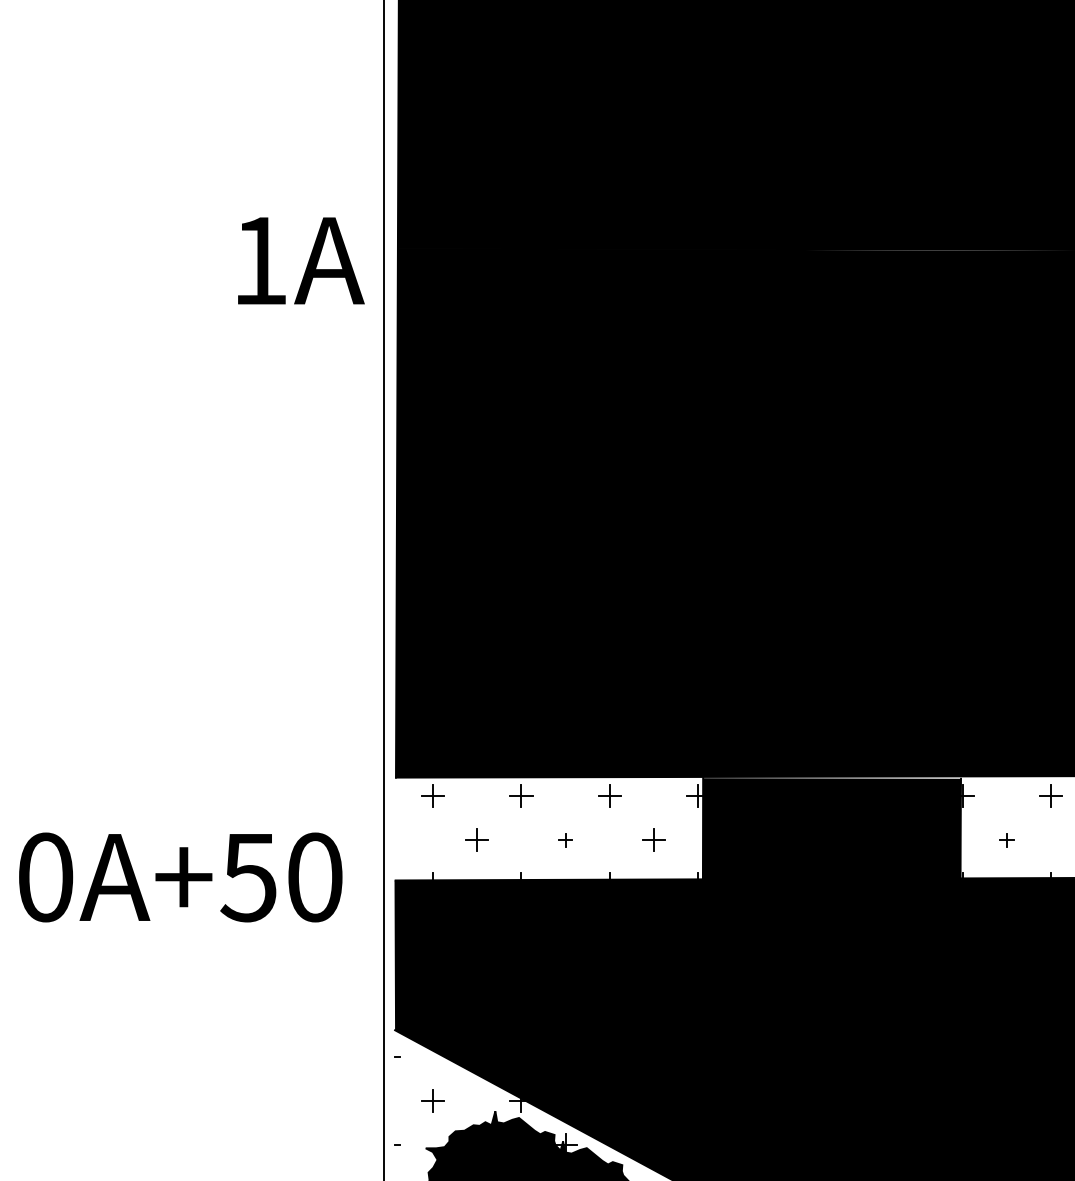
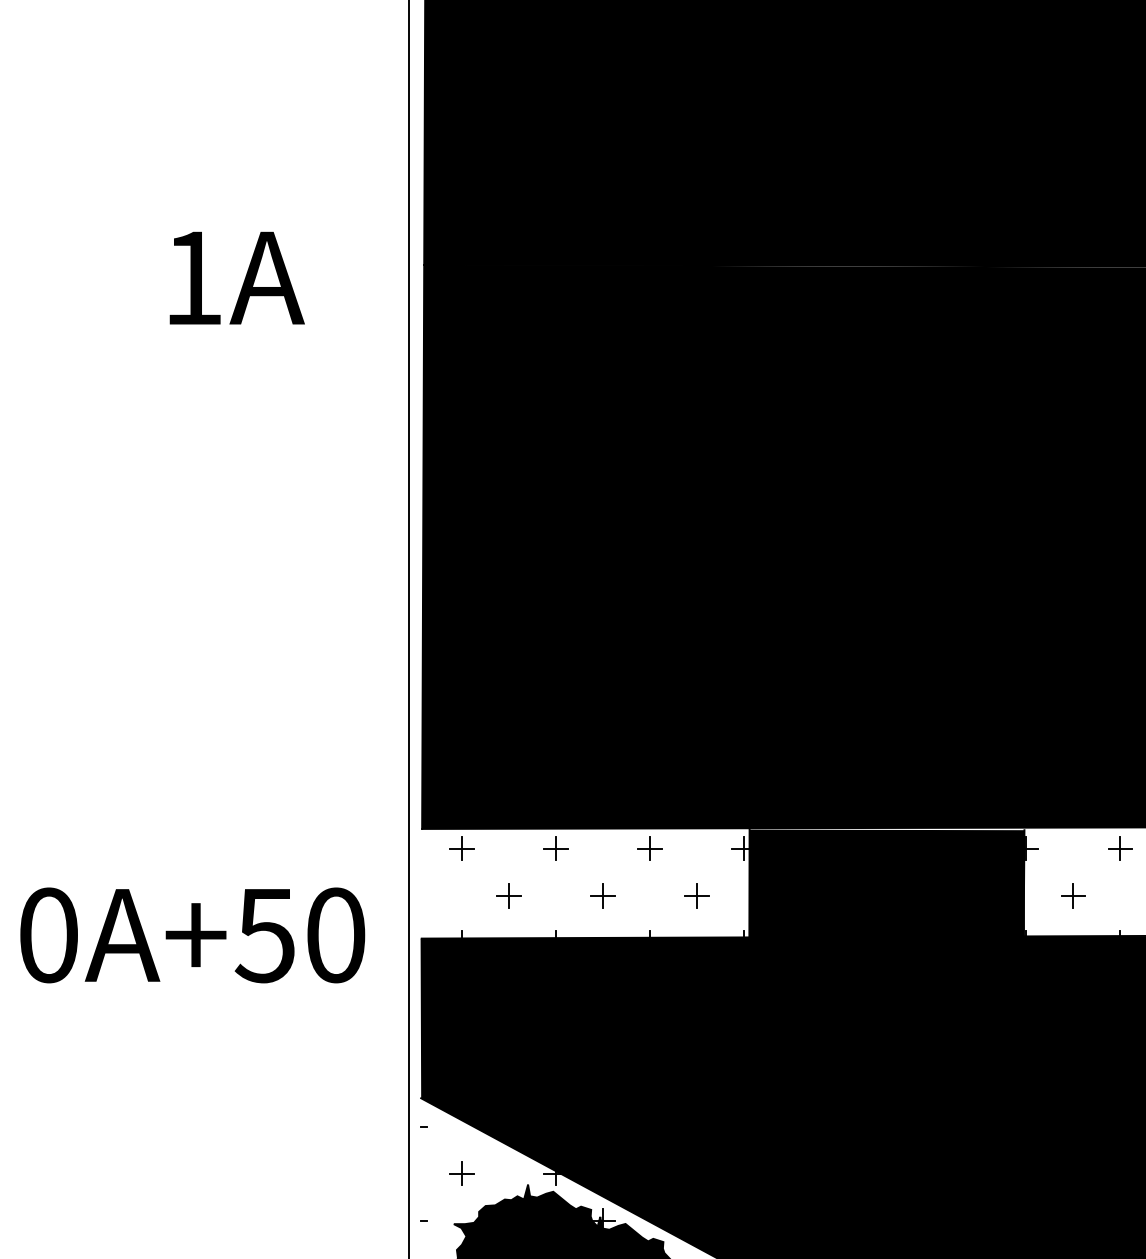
text: (300, 260) -> (236, 277), moved
part: (565, 840) -> (602, 895), size x1.67
part: (1007, 840) -> (1073, 895), size x1.67

